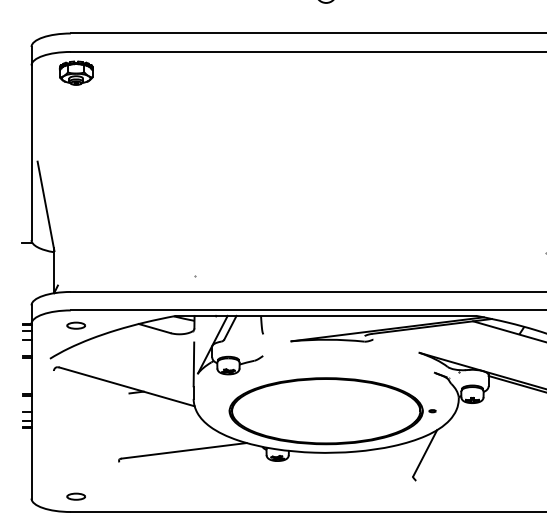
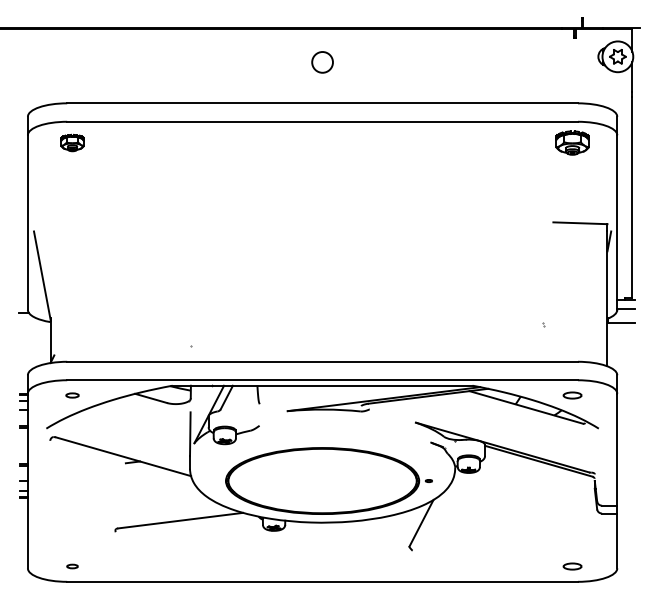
part: (76, 72) -> (72, 142), size x0.7
part: (76, 325) -> (72, 395), size x0.7
part: (76, 496) -> (72, 566), size x0.6

